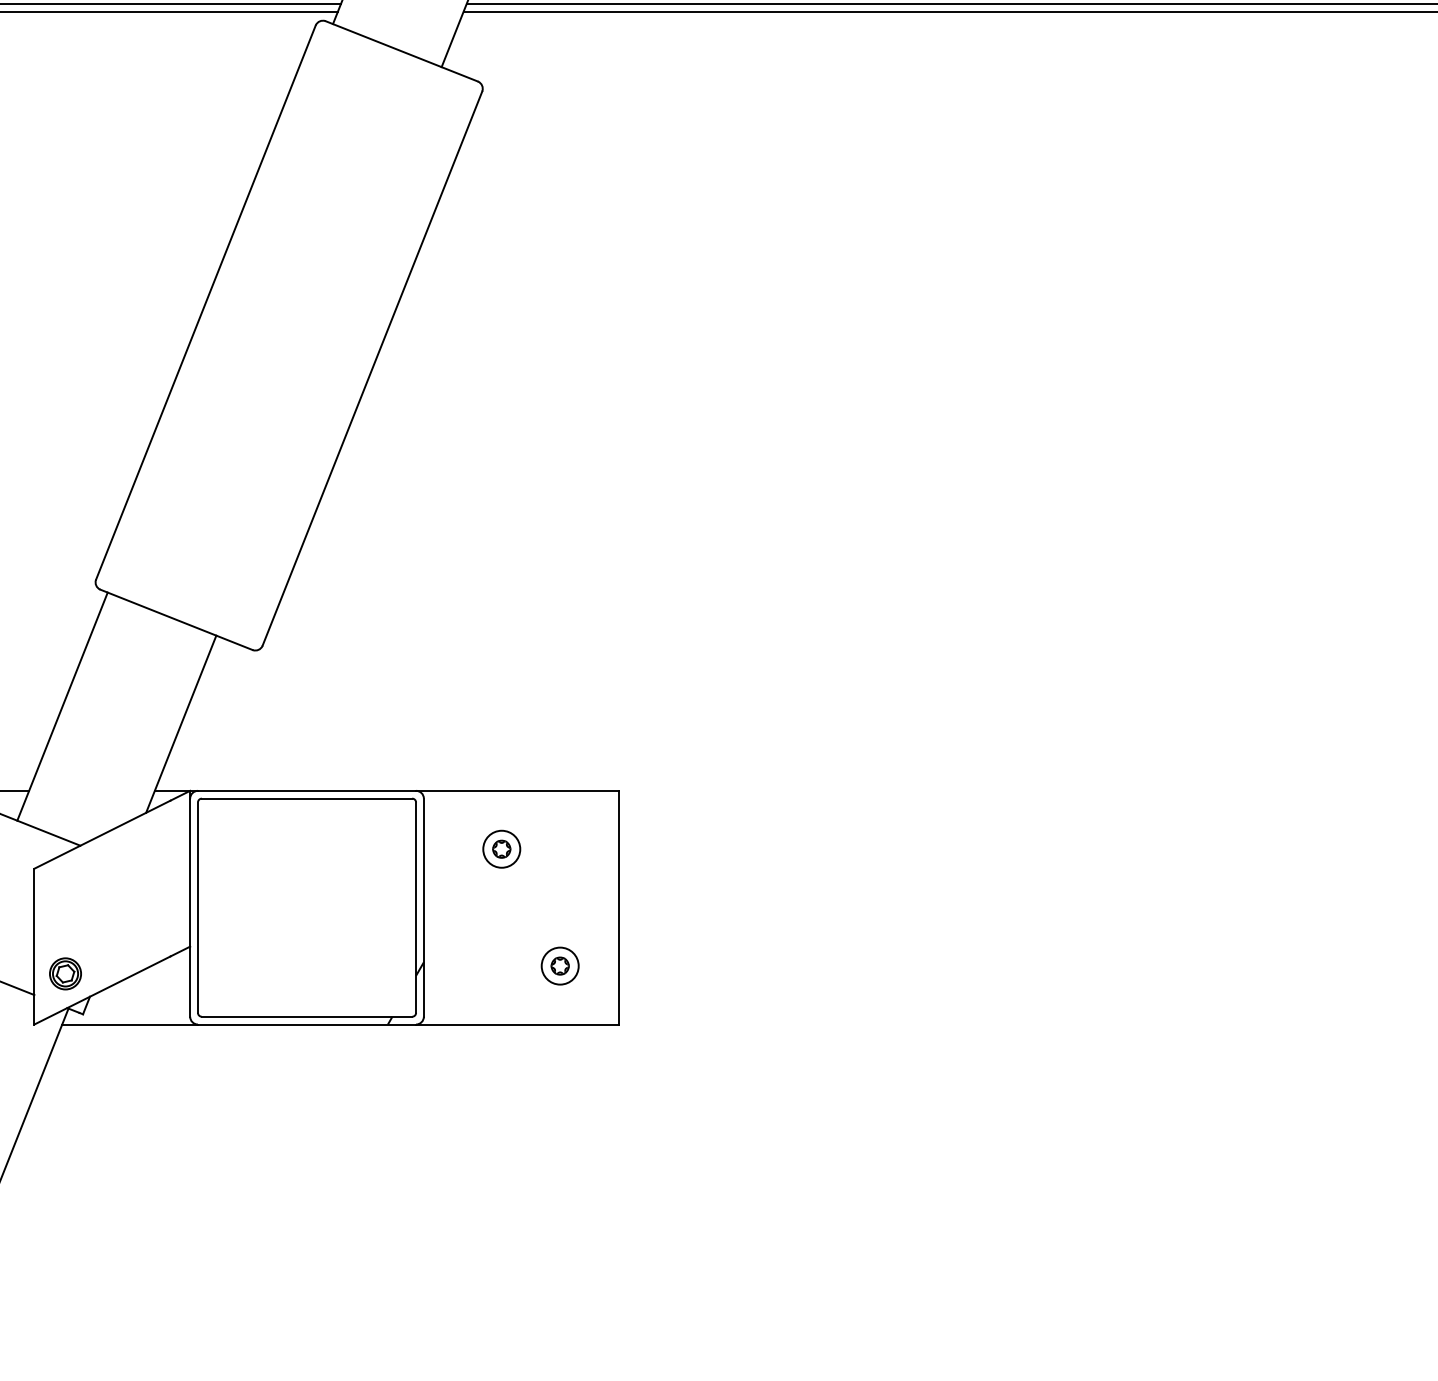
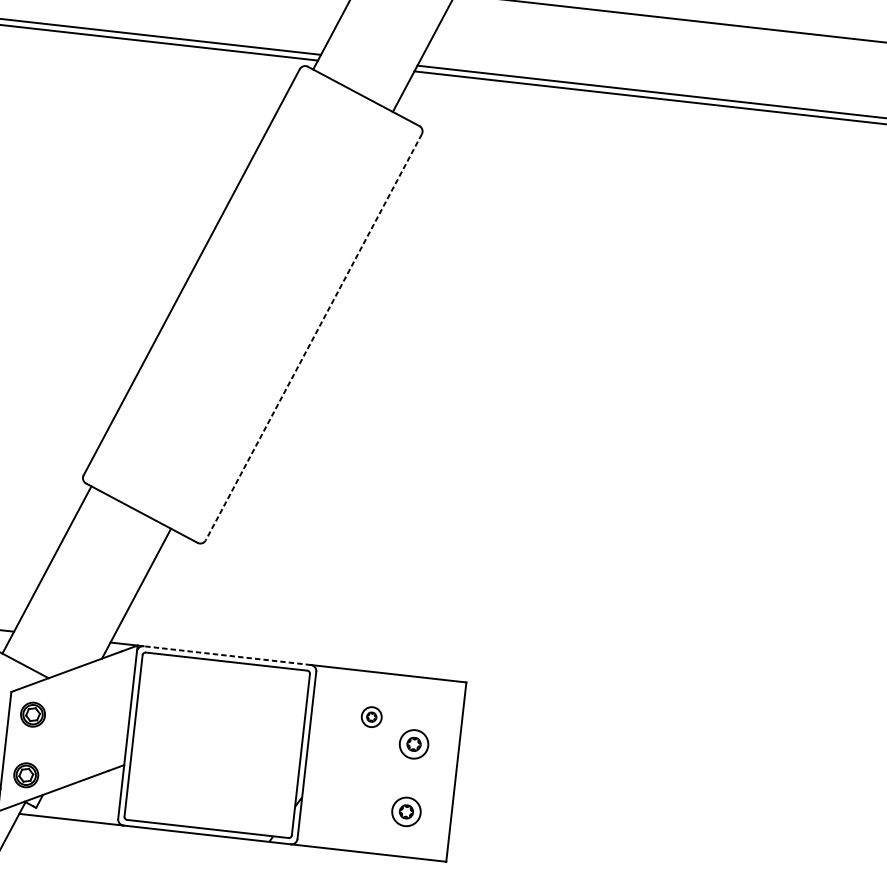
line: (372, 368) -> (313, 337), solid -> dashed
line: (306, 790) -> (226, 655), solid -> dashed
part: (501, 848) -> (371, 716), size x0.7
part: (559, 877) -> (413, 743), added
part: (65, 894) -> (33, 714), added

